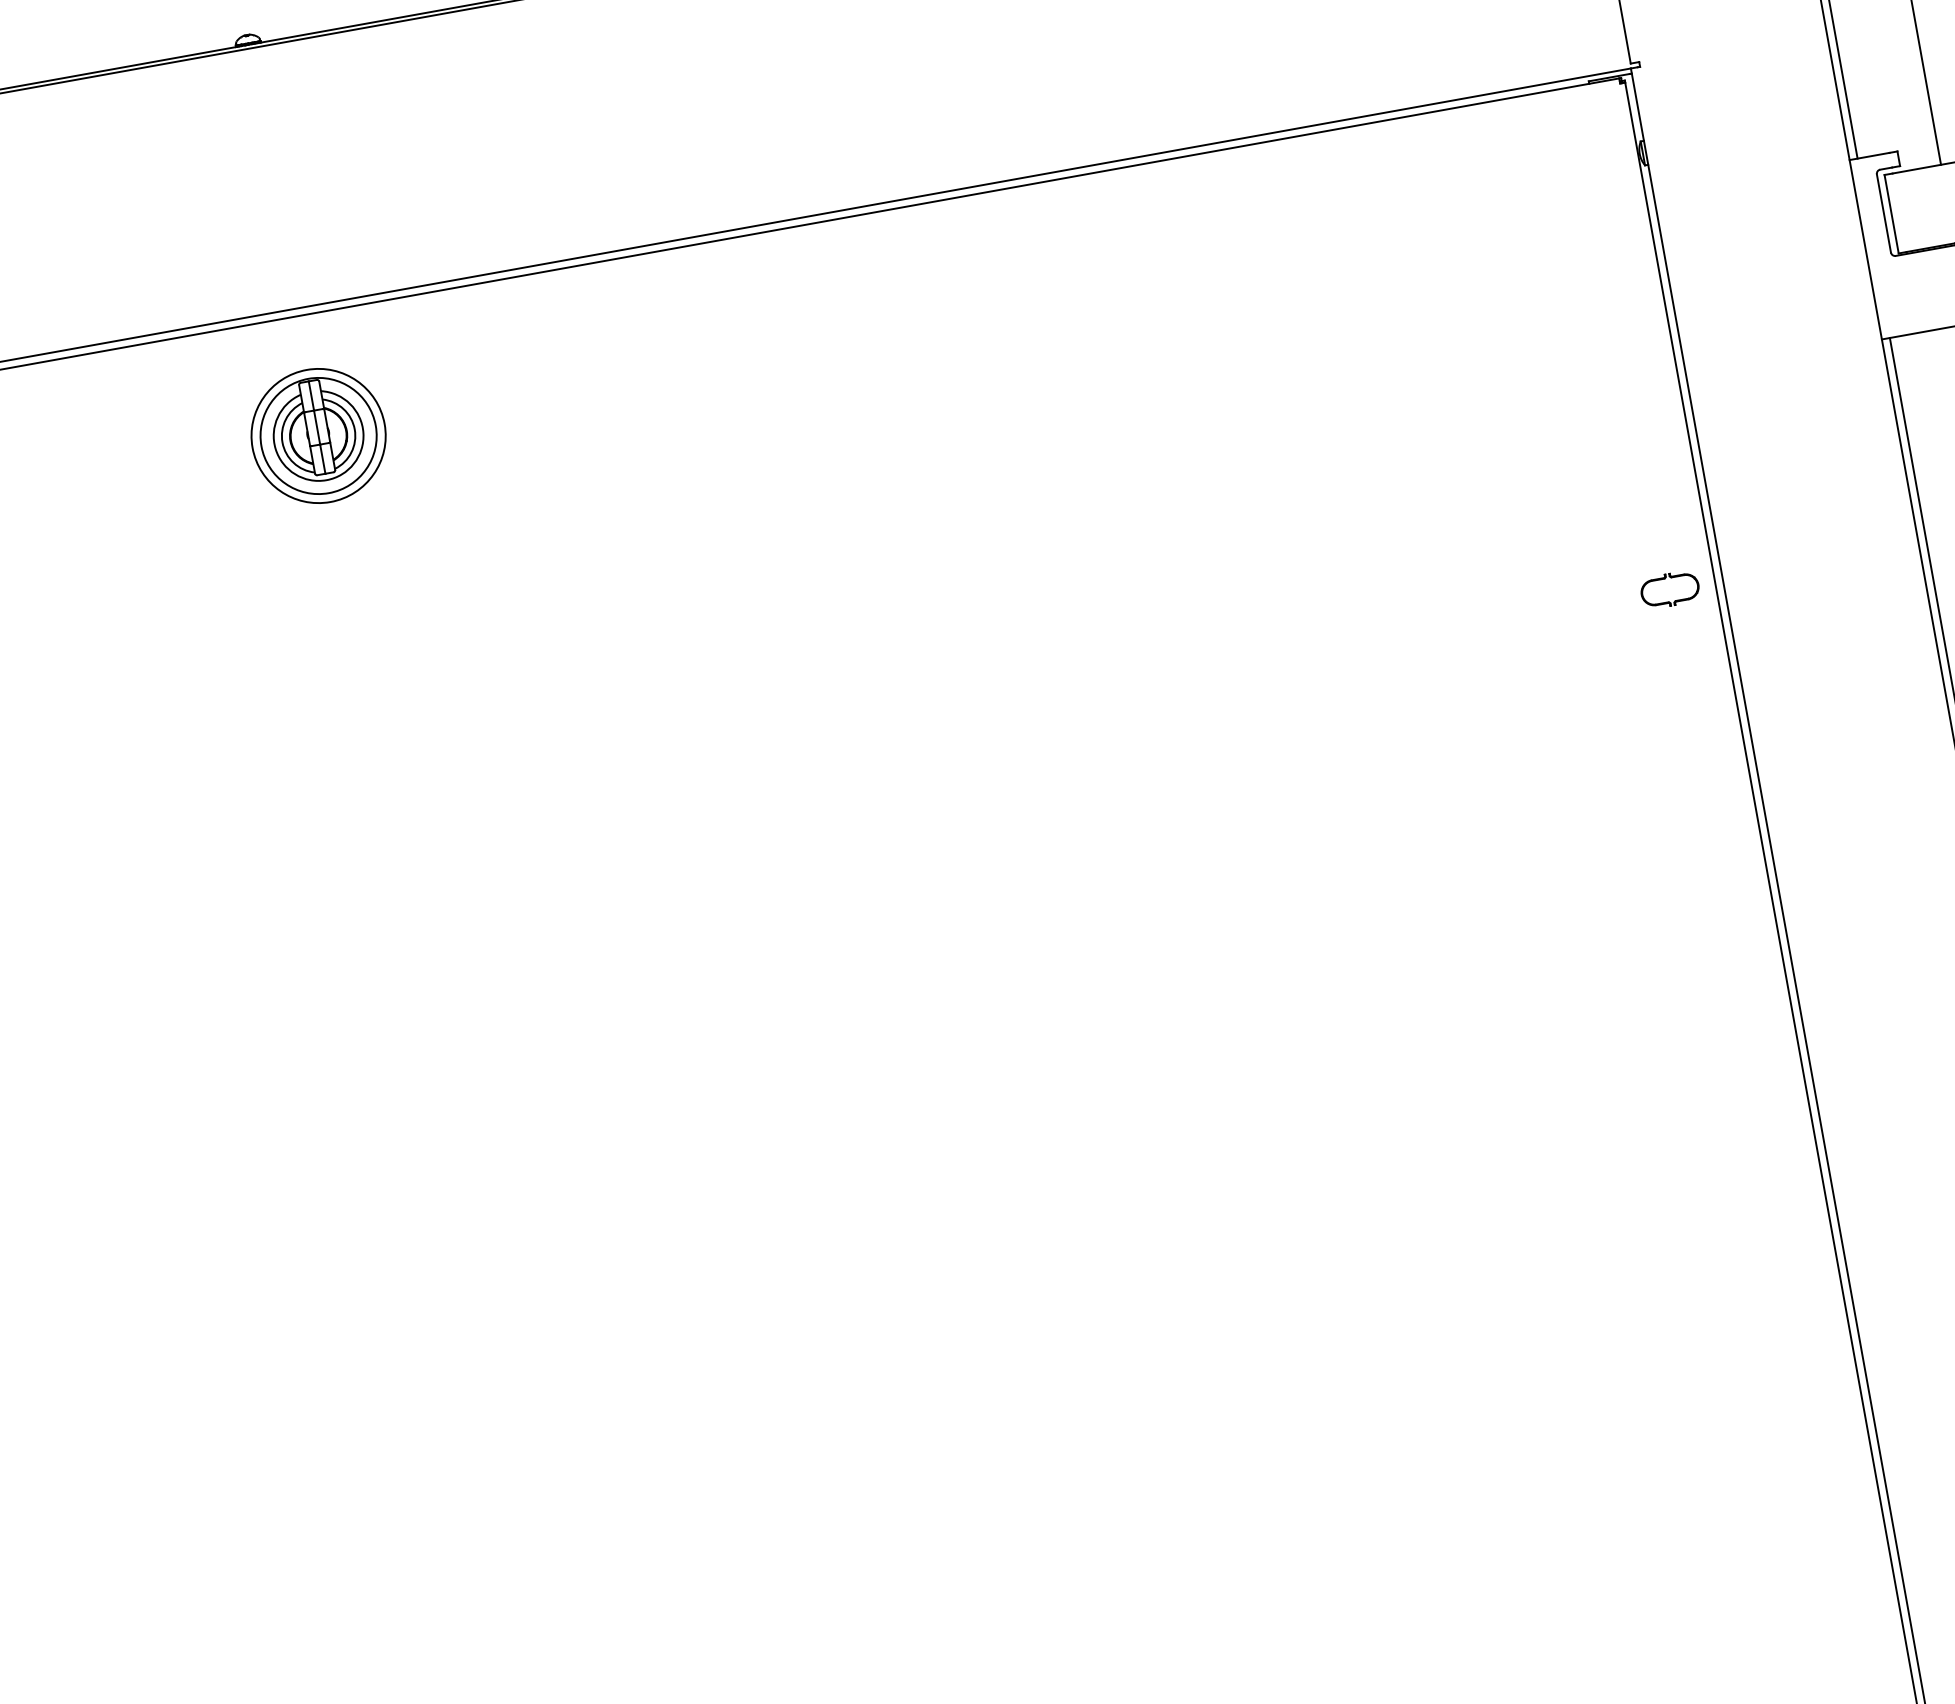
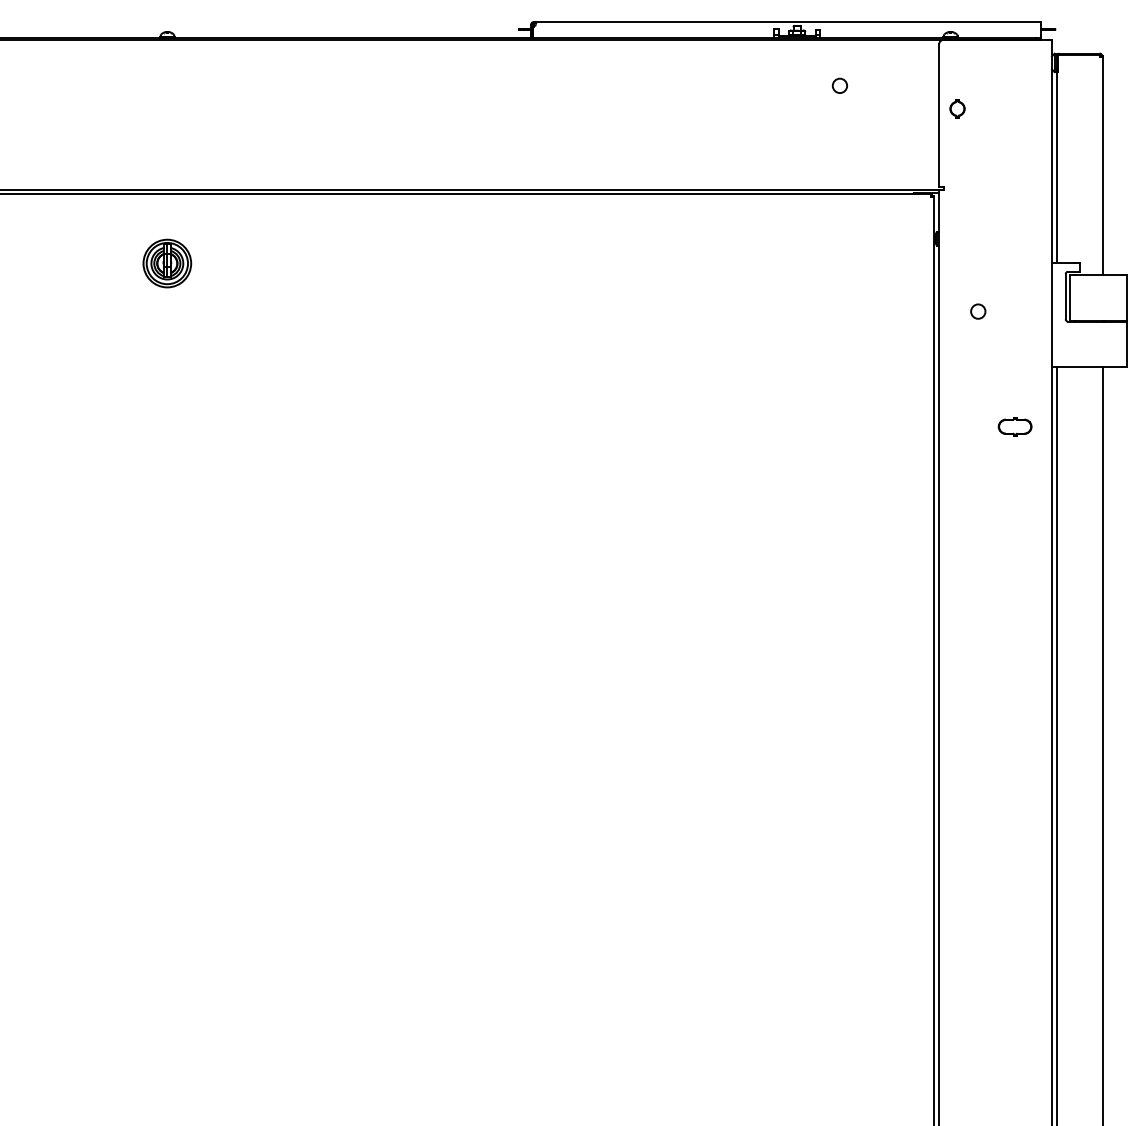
circle: (1737, 266) -> (978, 311), added
part: (318, 435) -> (167, 263), size x0.62
part: (1668, 589) -> (1014, 426), moved

